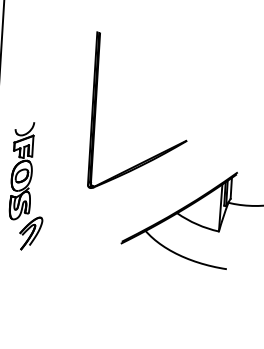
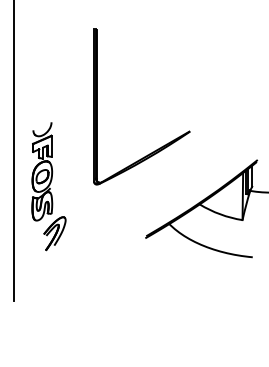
part: (96, 110) -> (97, 106), moved

